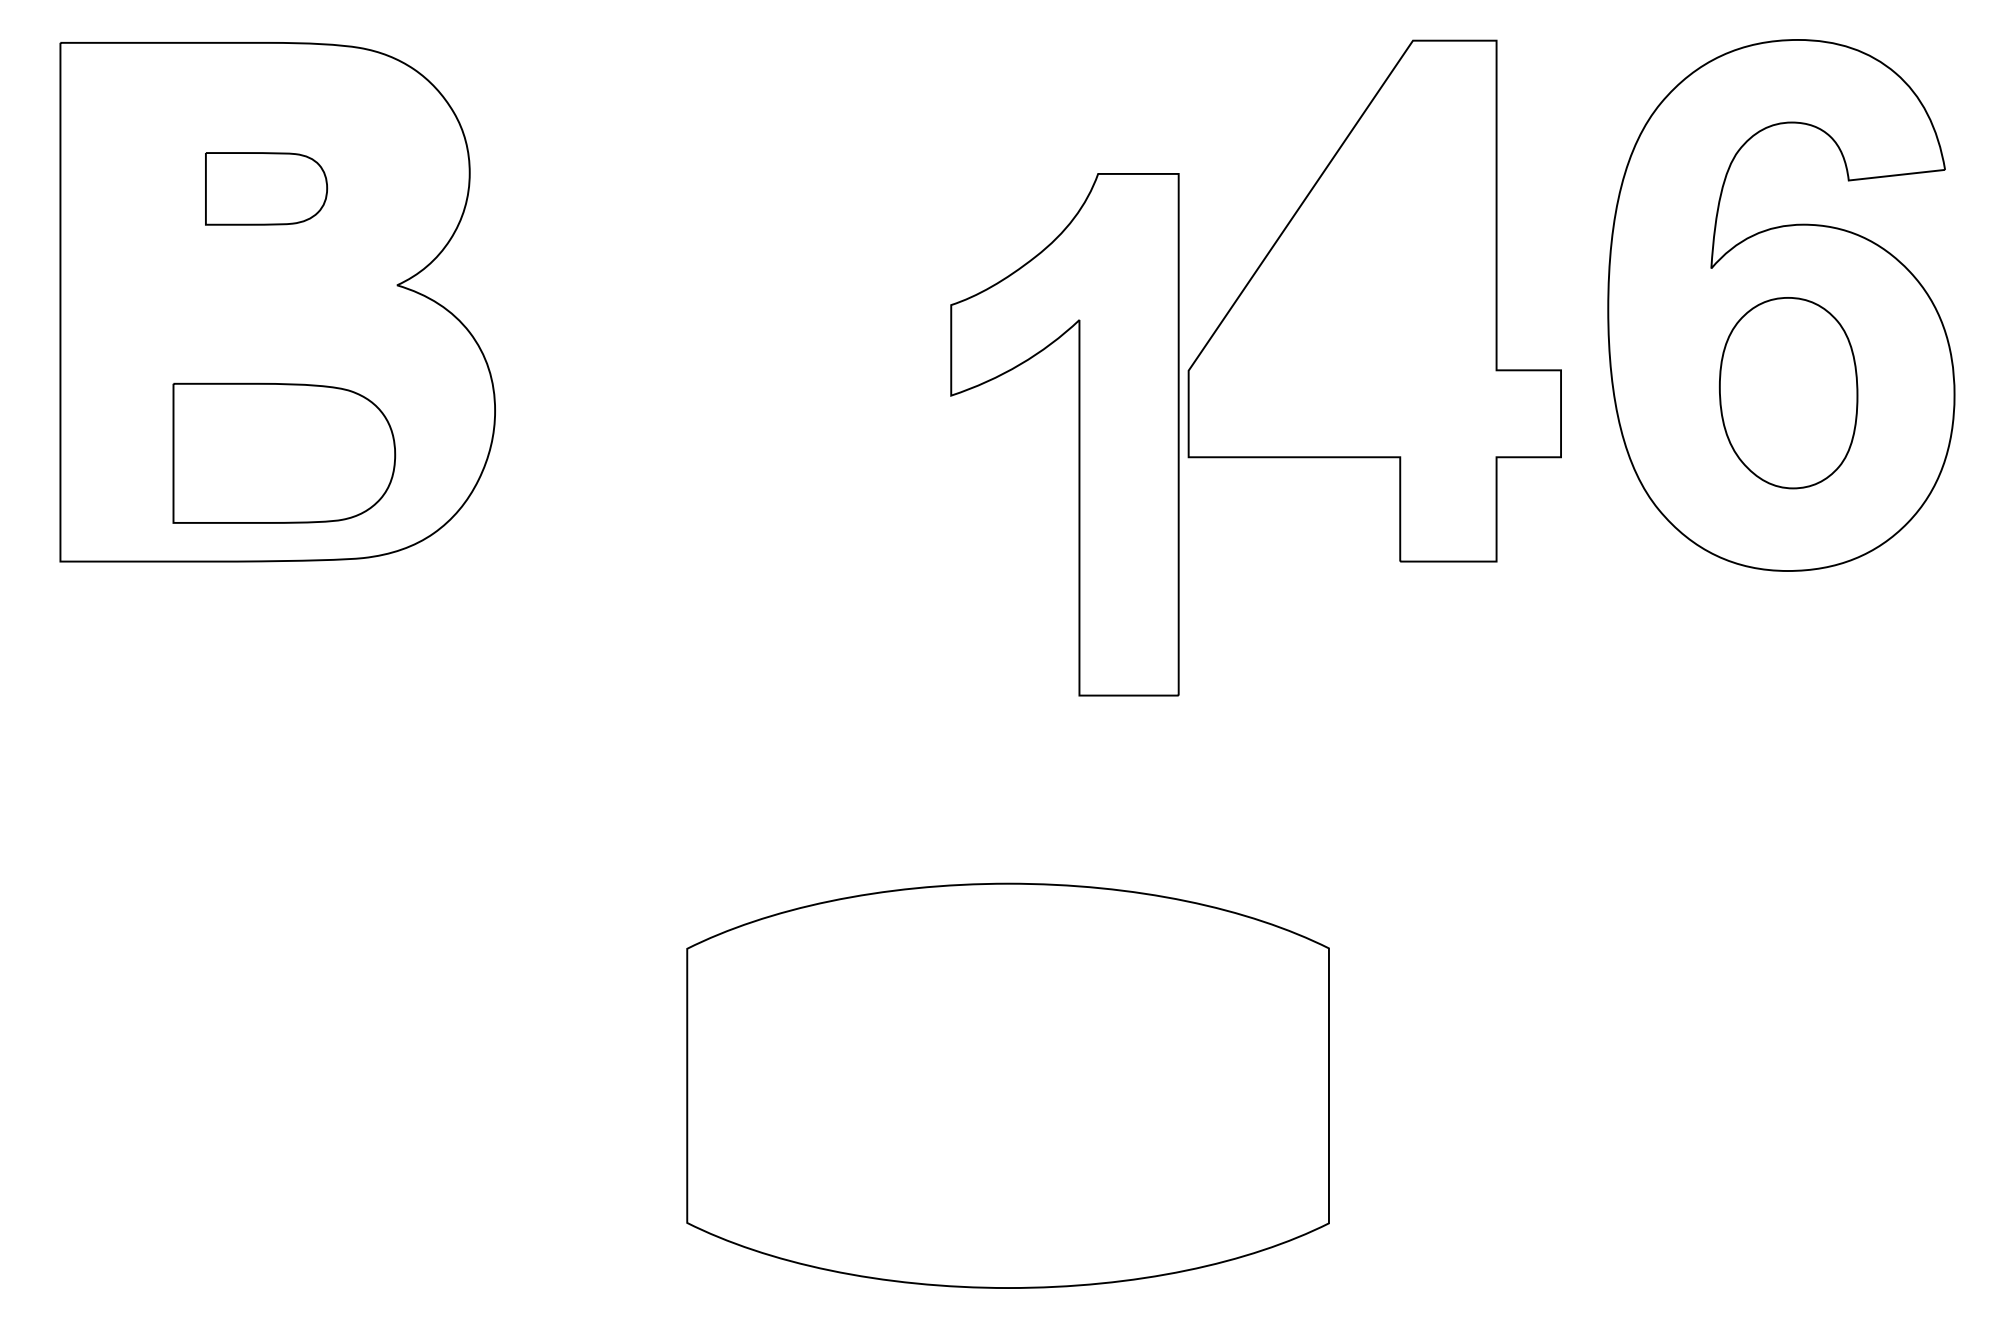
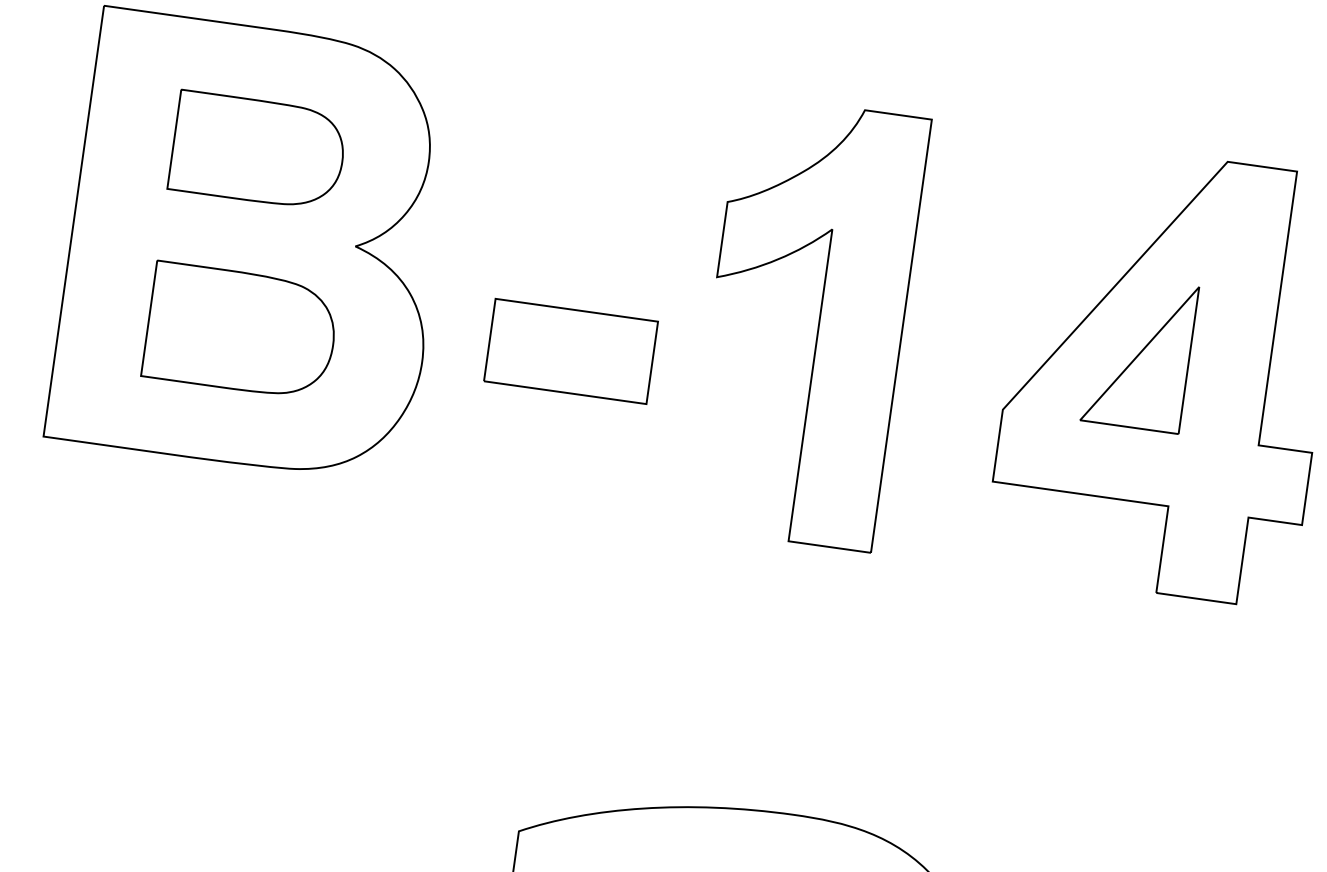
part: (266, 188) -> (258, 150), size x1.67
part: (1341, 281) -> (1140, 353), added
part: (668, 373) -> (570, 351), added
part: (1078, 434) -> (818, 324), moved
part: (284, 452) -> (241, 330), moved

